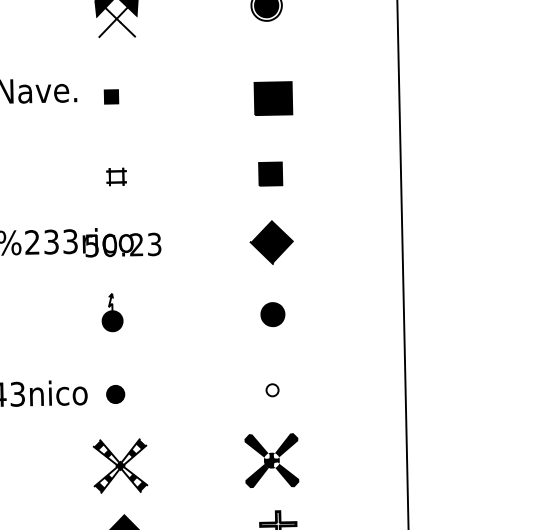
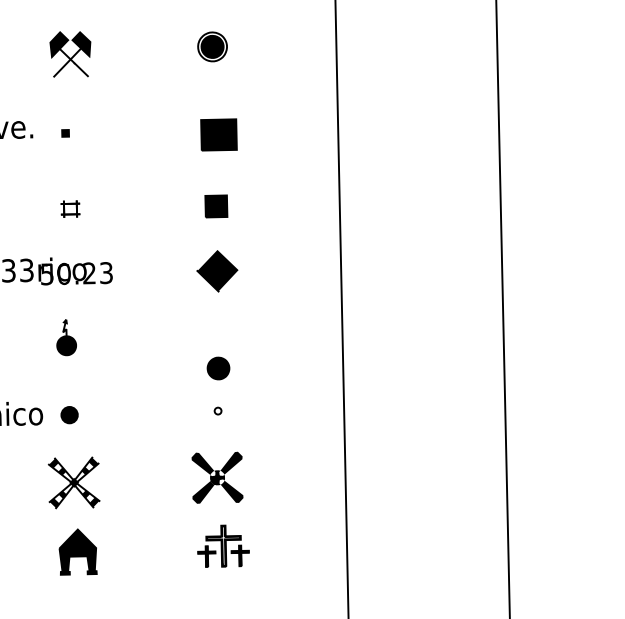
part: (111, 97) -> (65, 133), size x0.6
part: (272, 314) -> (218, 368), moved
part: (271, 389) -> (217, 410), size x0.6

